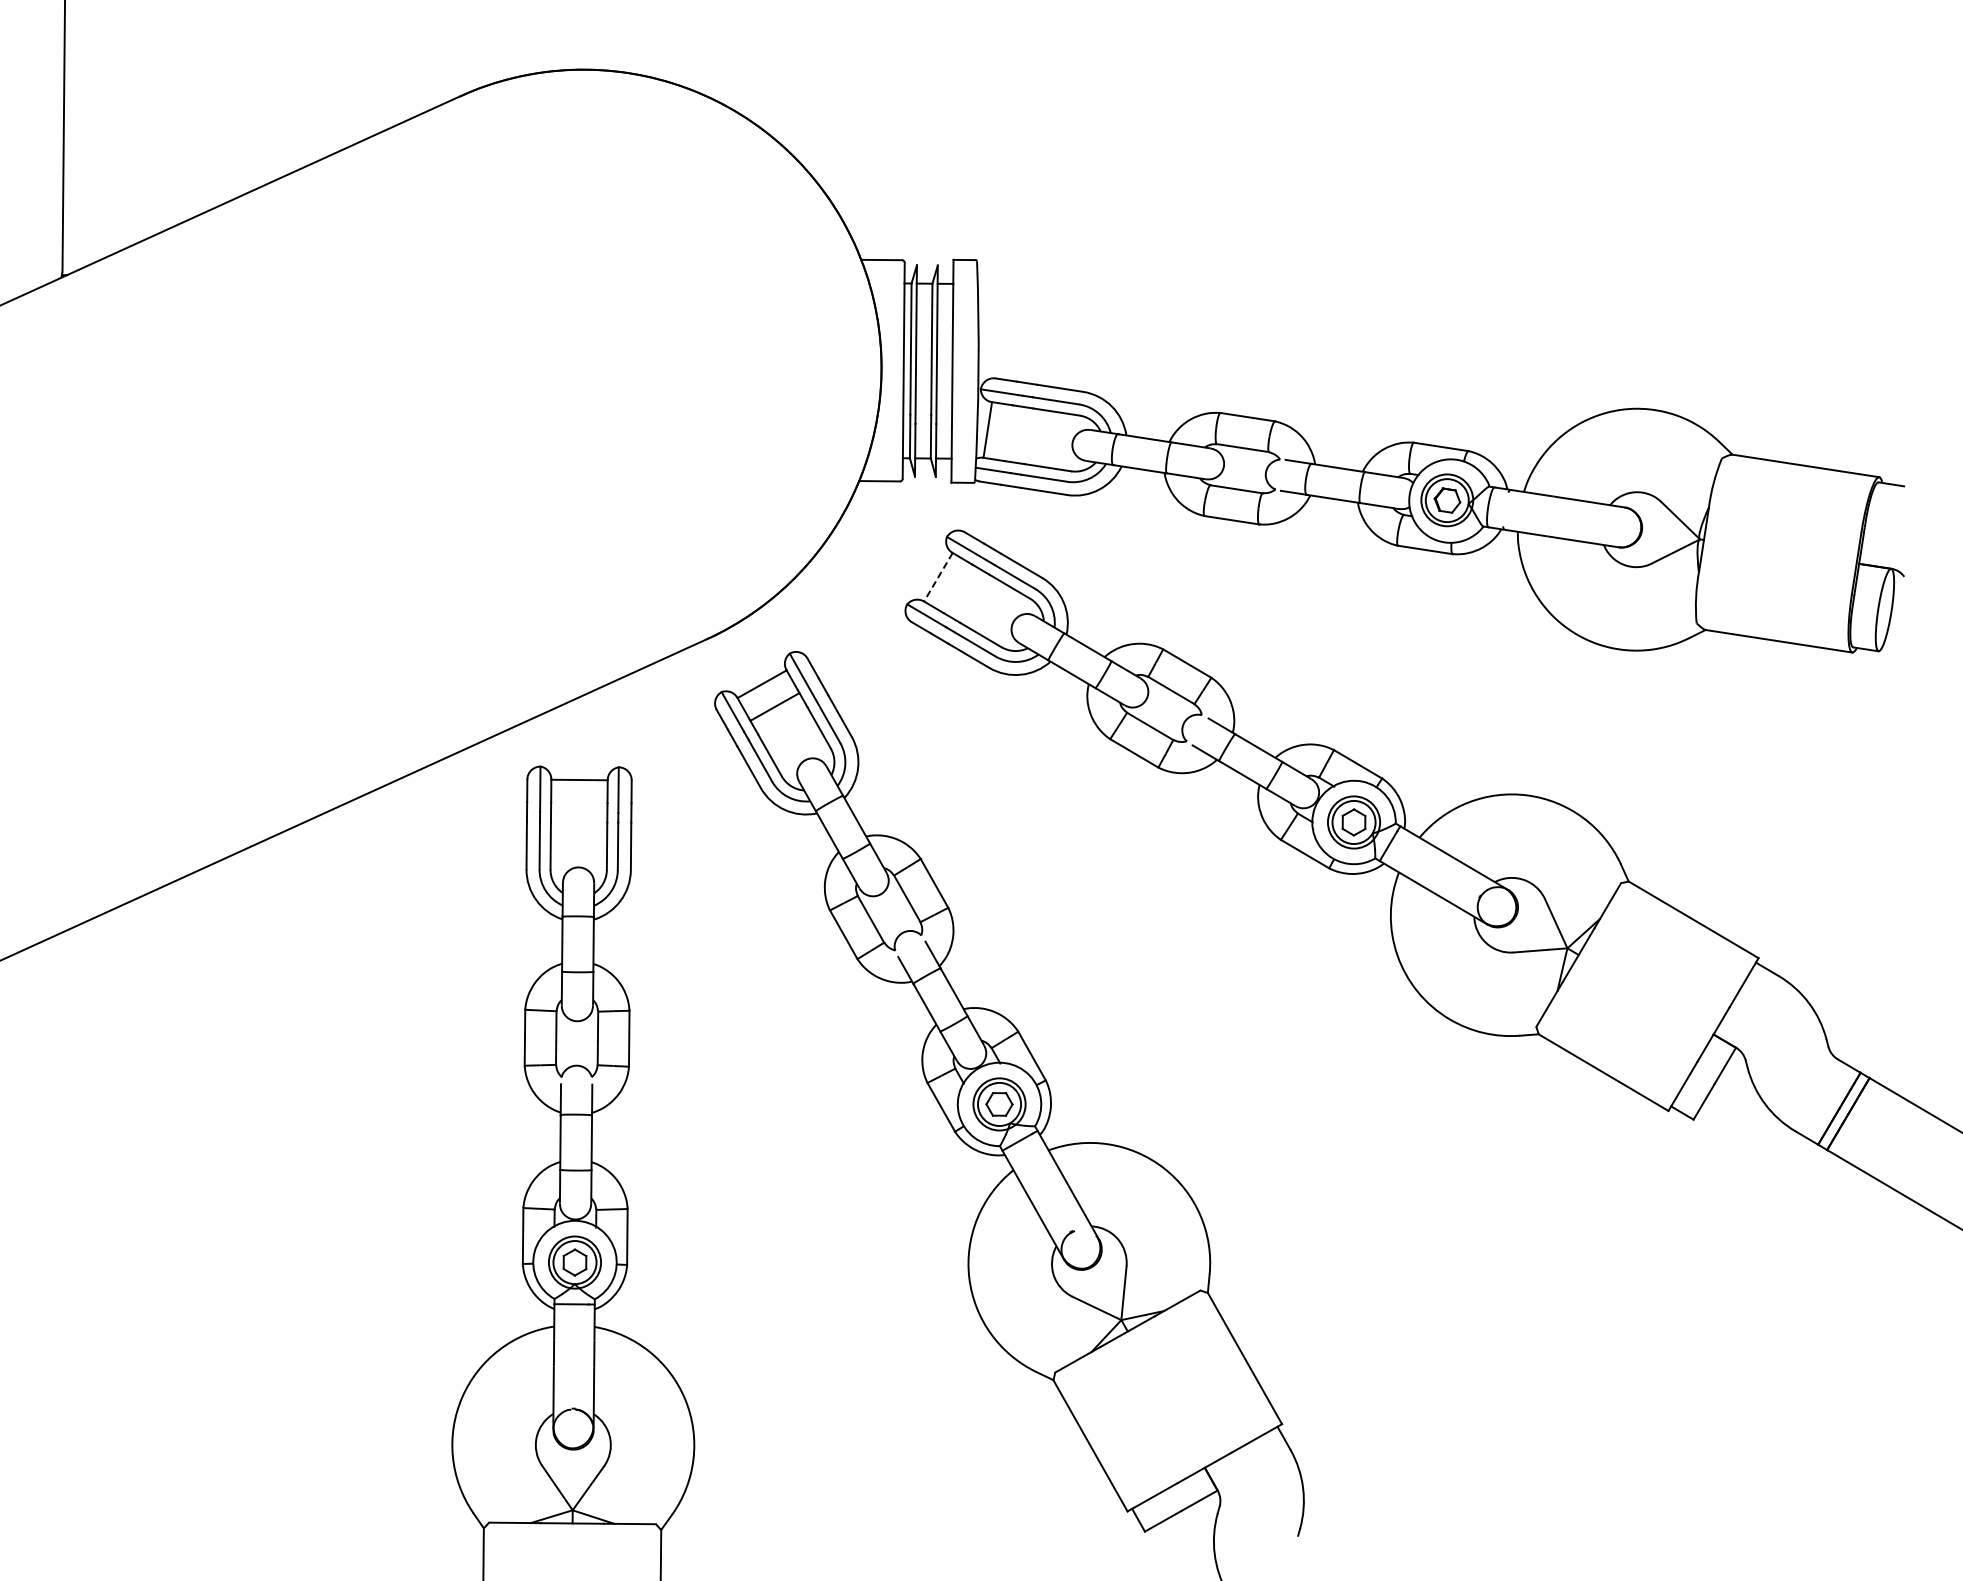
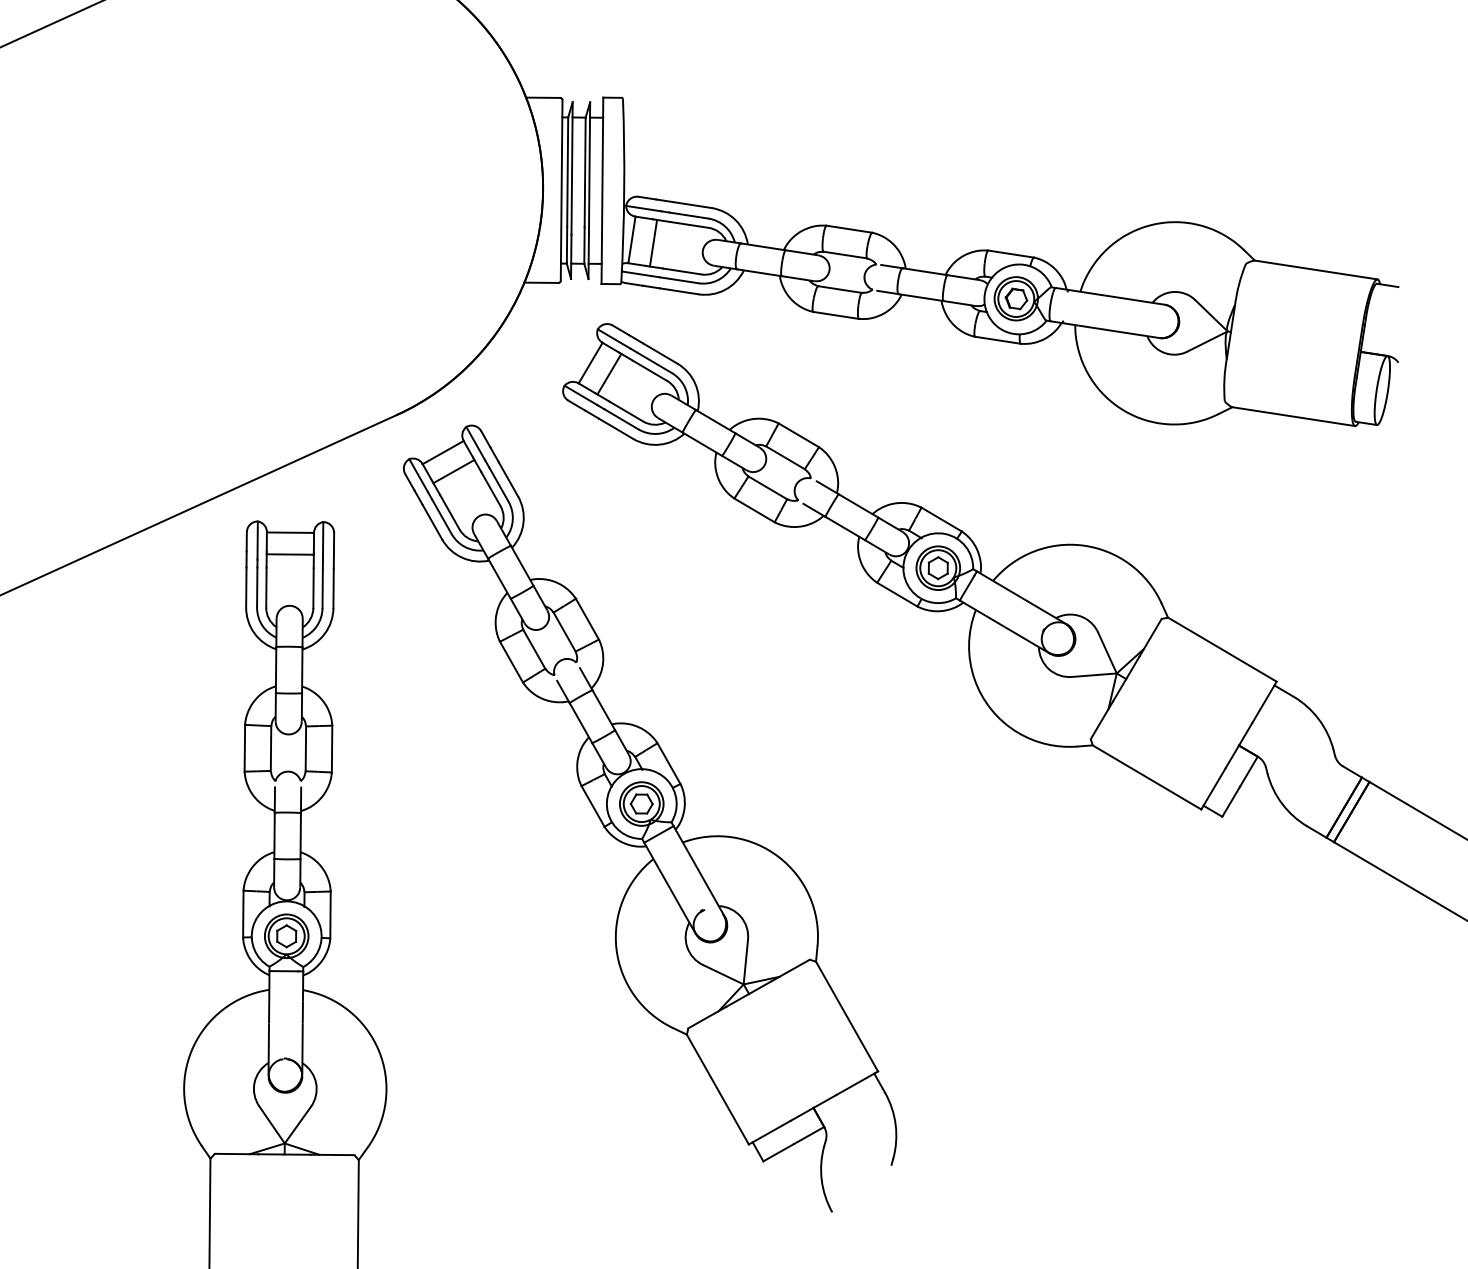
line: (1013, 433) -> (653, 242), added
line: (938, 577) -> (590, 363), dashed -> solid
line: (960, 590) -> (609, 374), added
line: (579, 805) -> (290, 554), added

